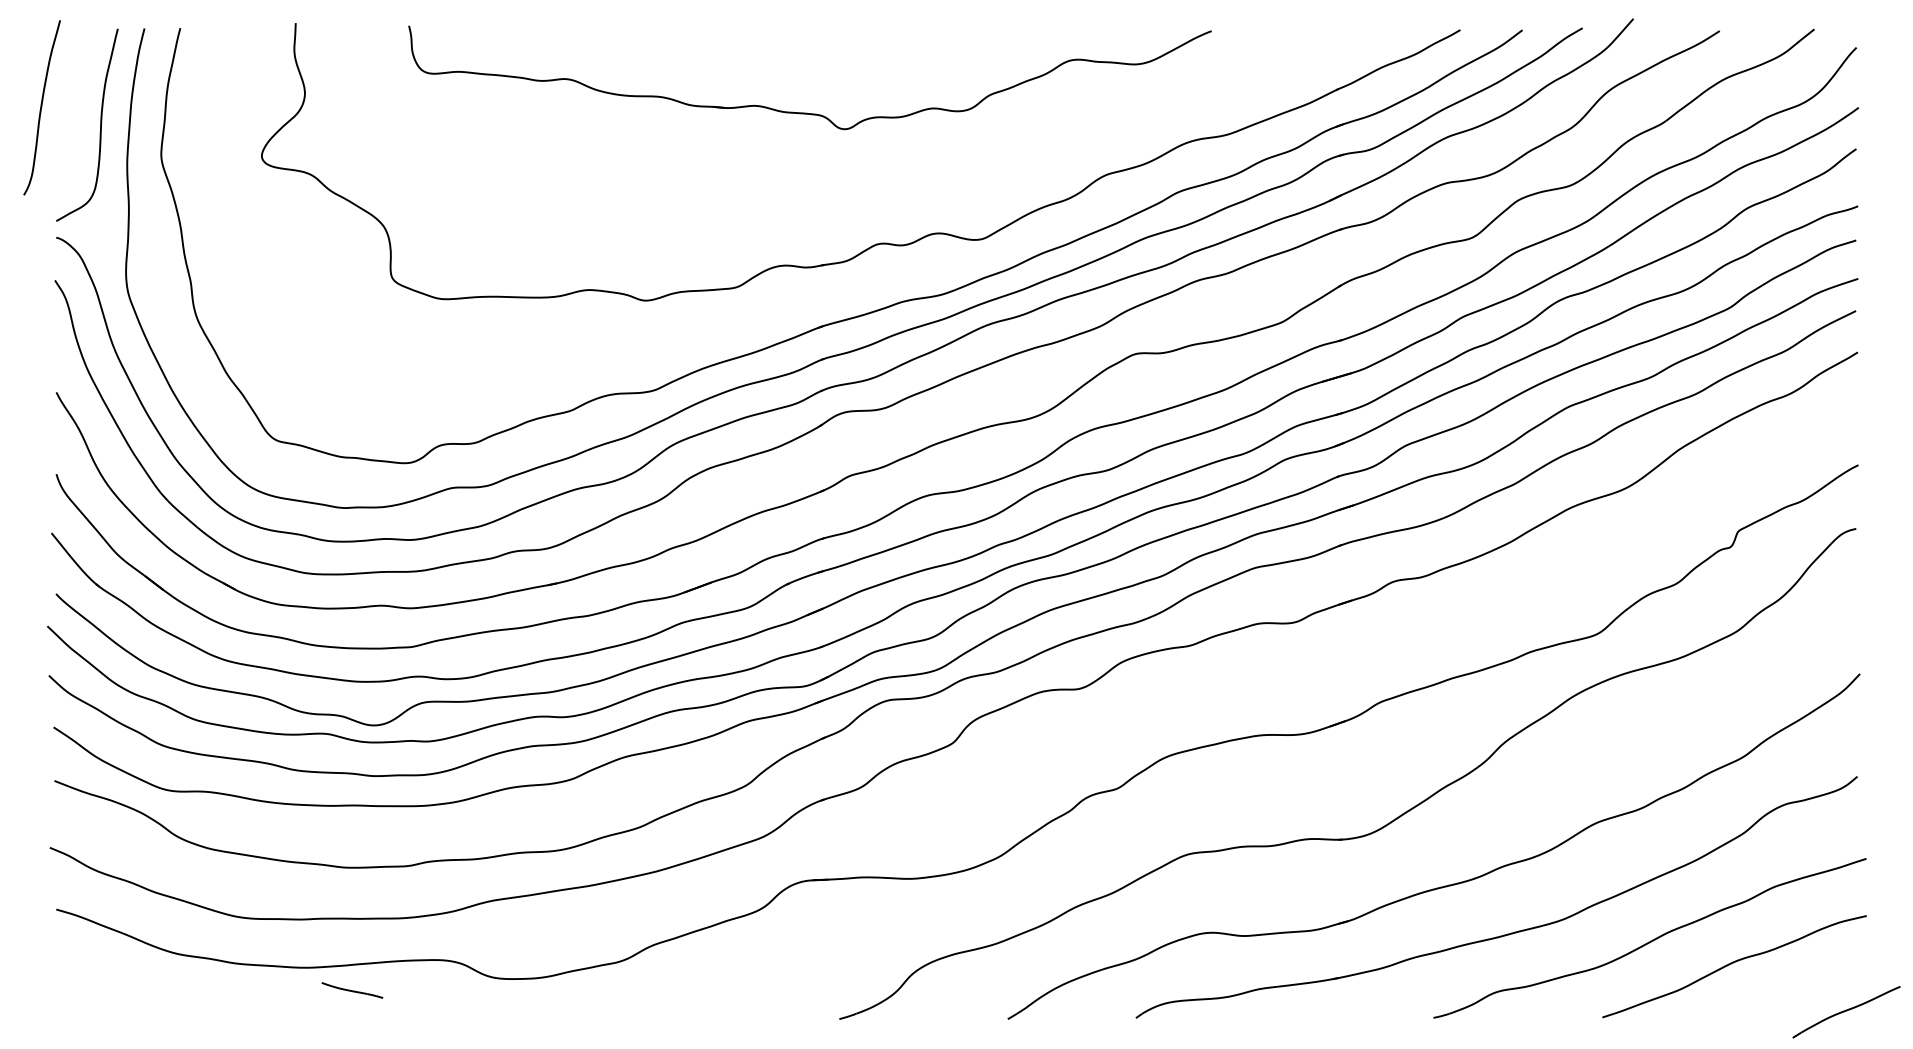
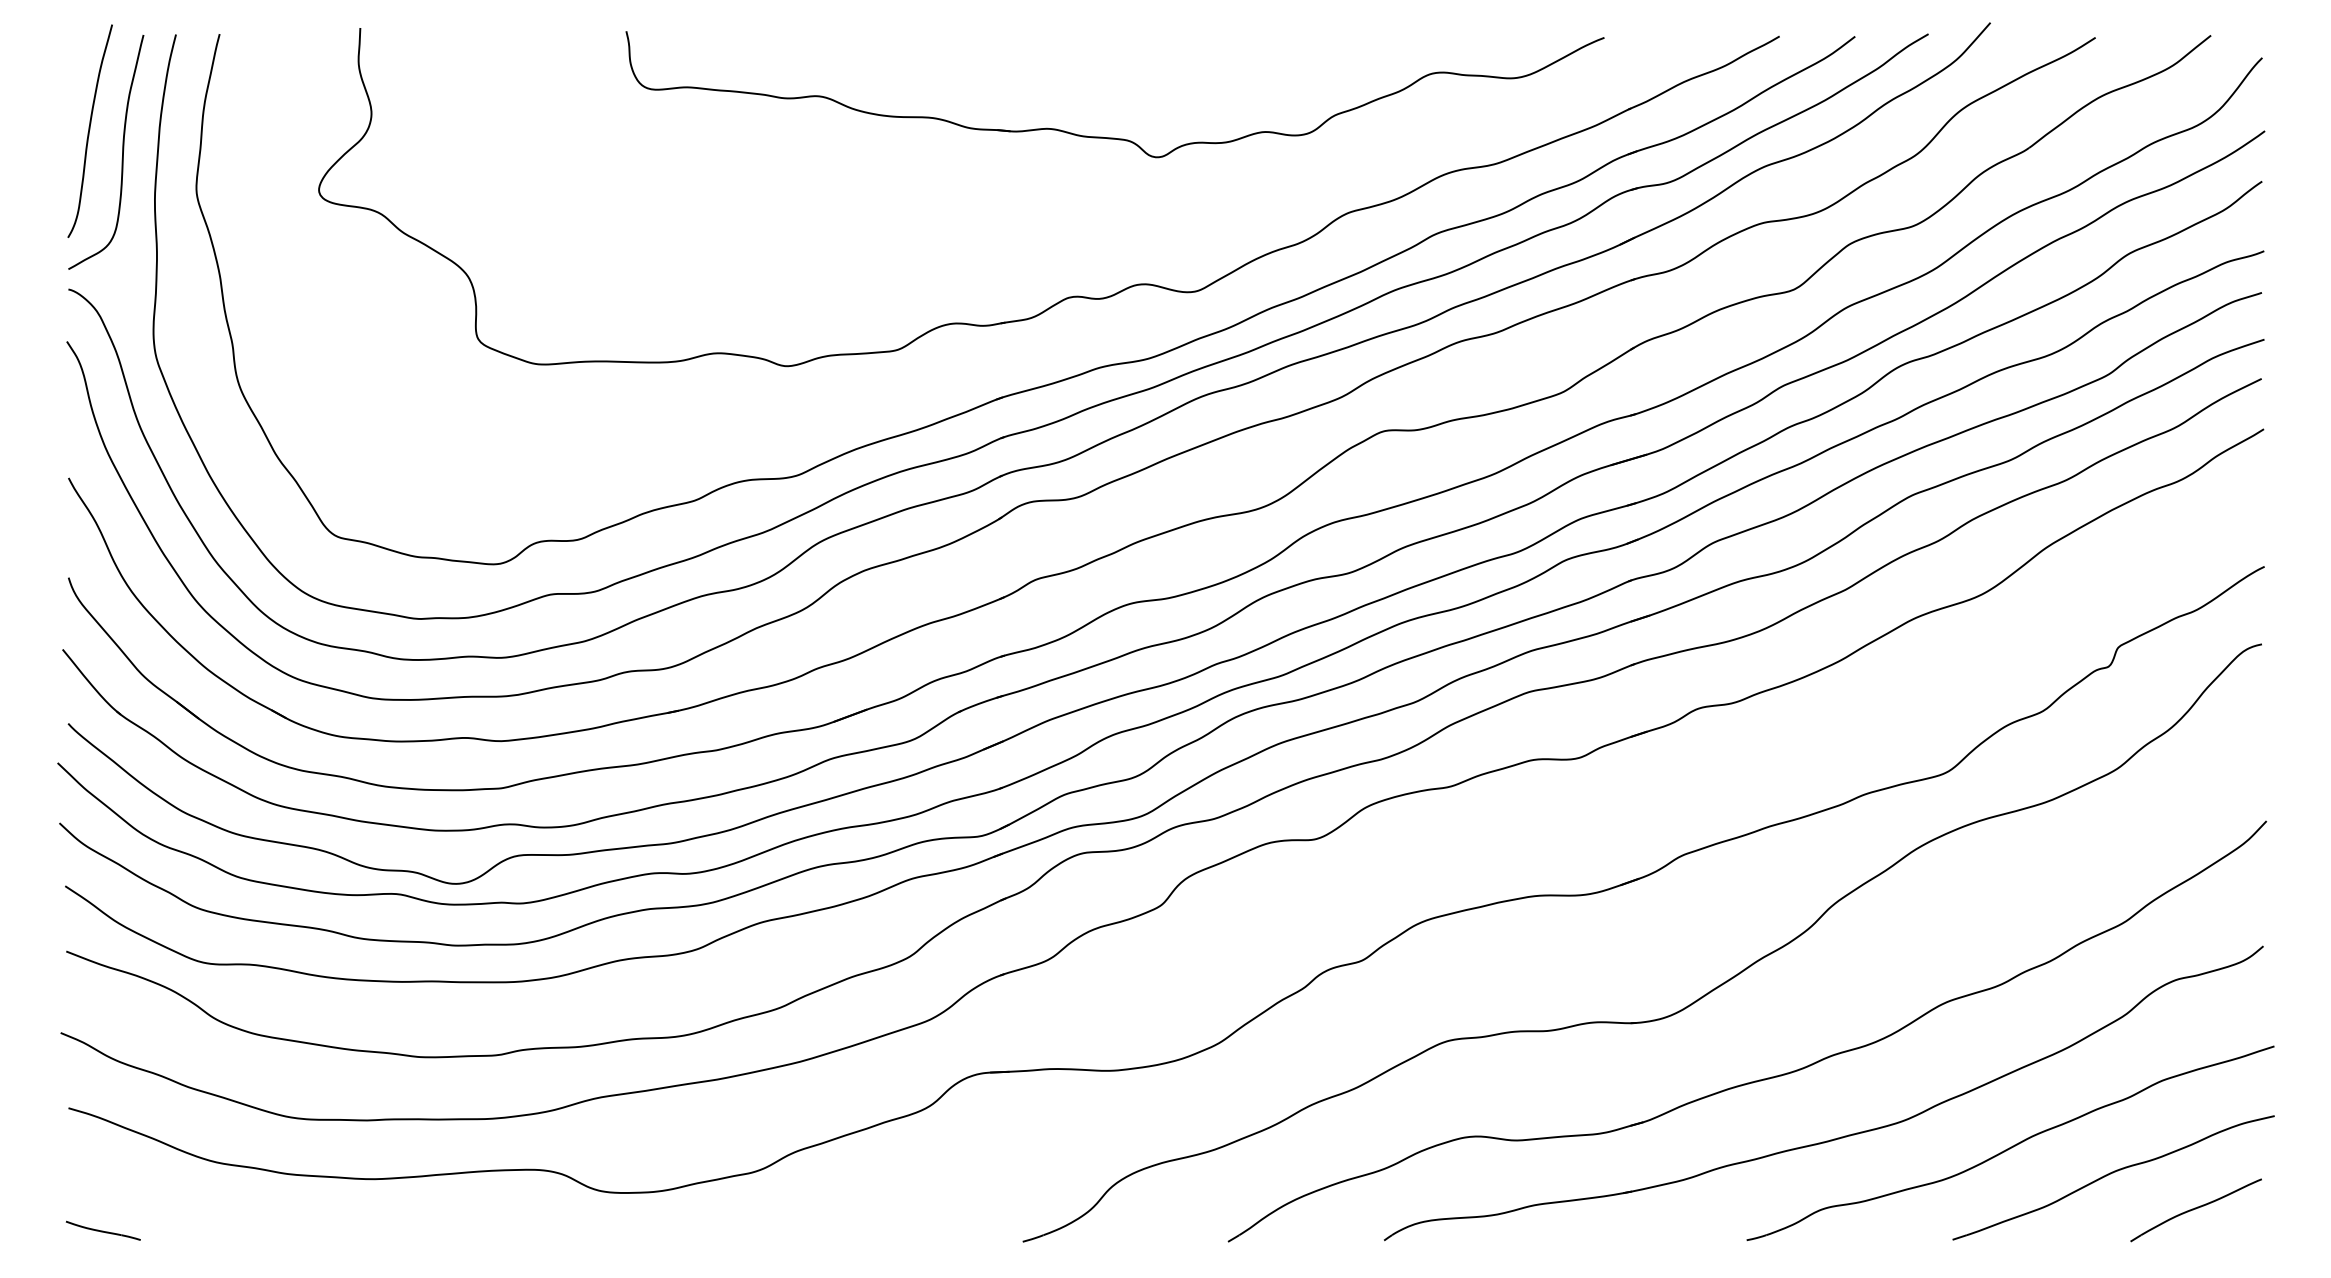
curve: (41, 107) -> (89, 130), moved
part: (809, 112) -> (1114, 137), moved
part: (351, 990) -> (102, 1230), moved
part: (1846, 1012) -> (2195, 1210), moved

